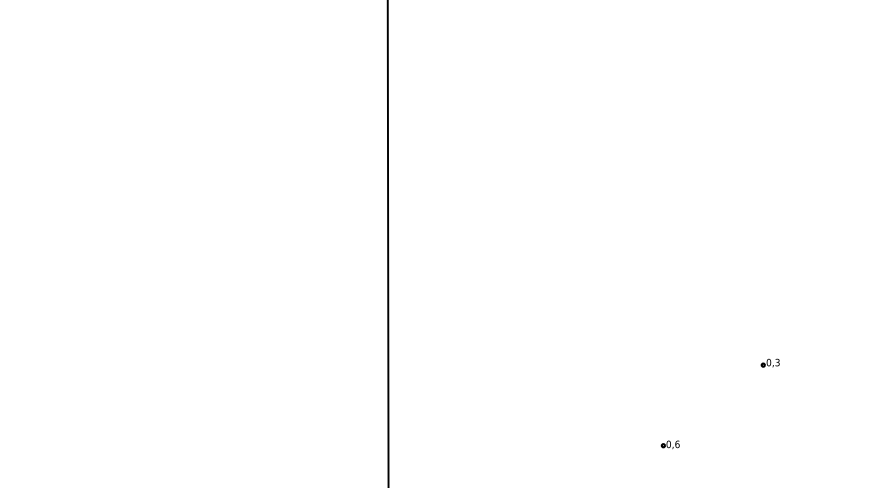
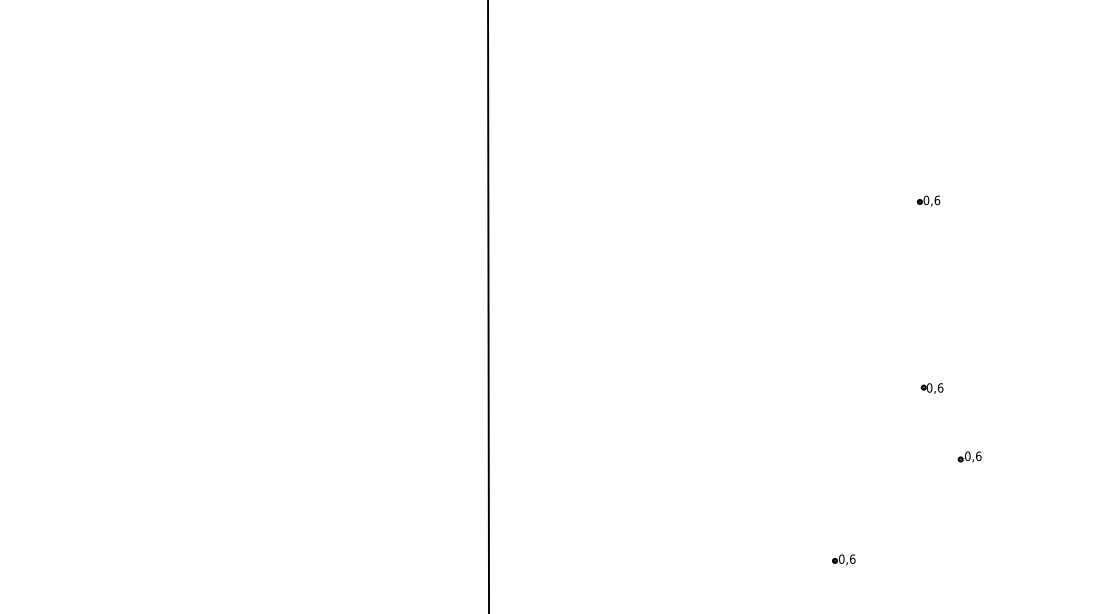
part: (737, 159) -> (928, 200), added
part: (740, 308) -> (931, 388), added
text: (777, 361) -> (978, 455), 0,3 -> 0,6

